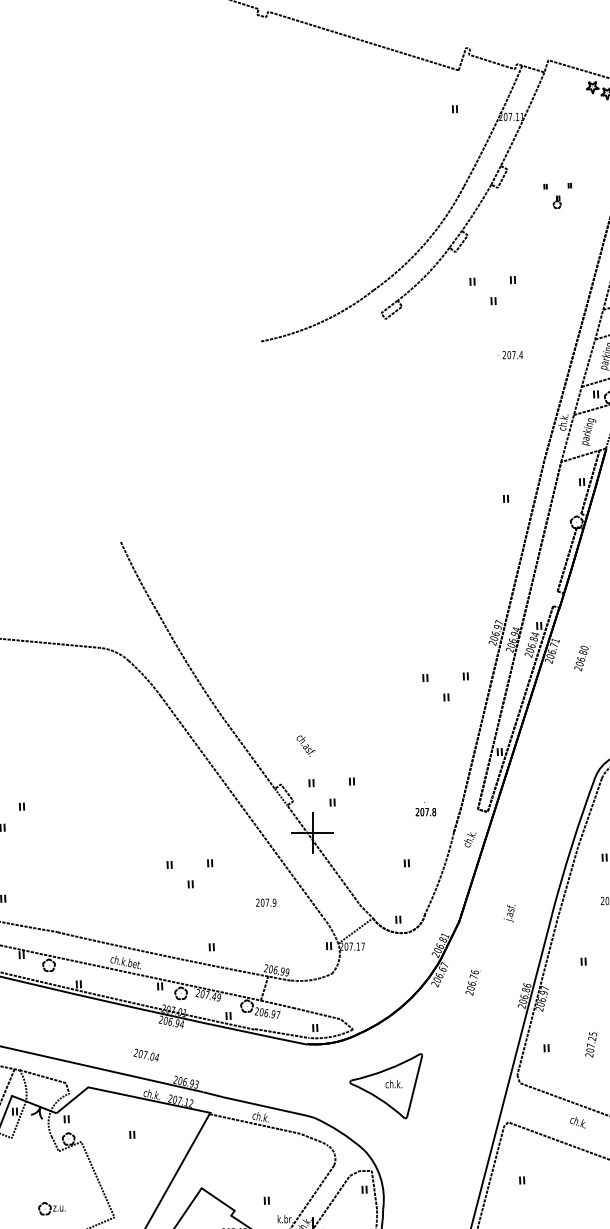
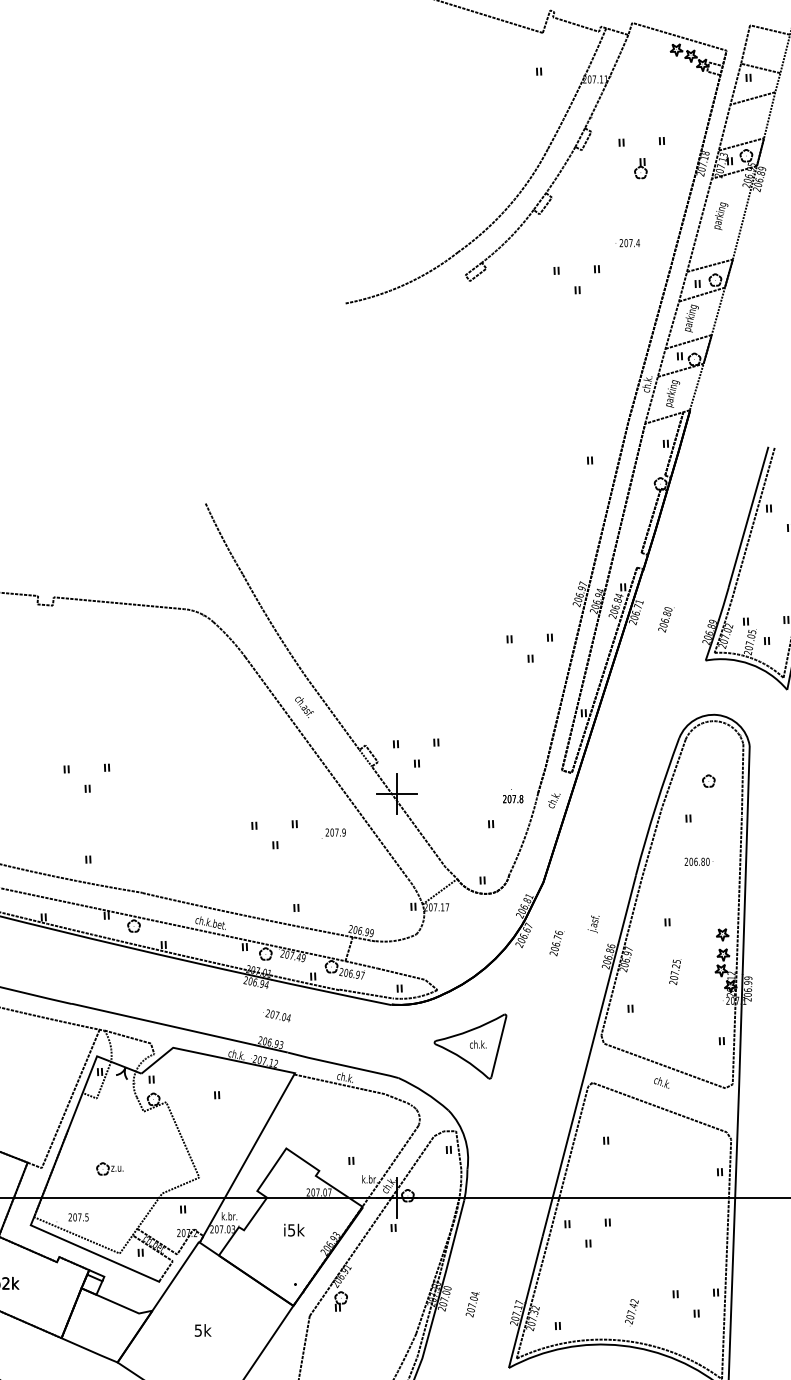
part: (557, 196) -> (641, 158), size x1.67
part: (492, 297) -> (576, 286), moved
text: (510, 355) -> (627, 243), moved
text: (306, 745) -> (304, 706), moved
text: (426, 809) -> (513, 796), moved
text: (263, 903) -> (333, 833), moved
text: (509, 913) -> (593, 924), moved
text: (591, 1044) -> (675, 972), moved
text: (144, 1055) -> (276, 1015), moved
part: (51, 1208) -> (109, 1168), moved

